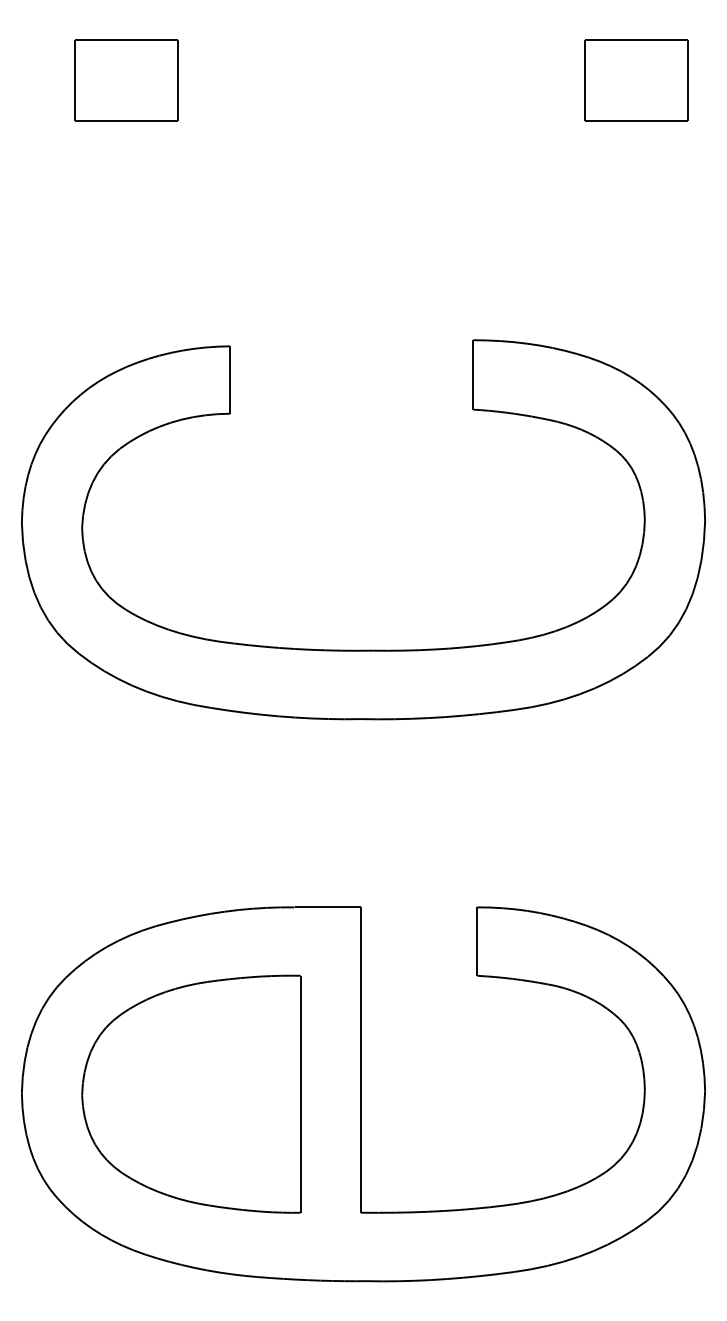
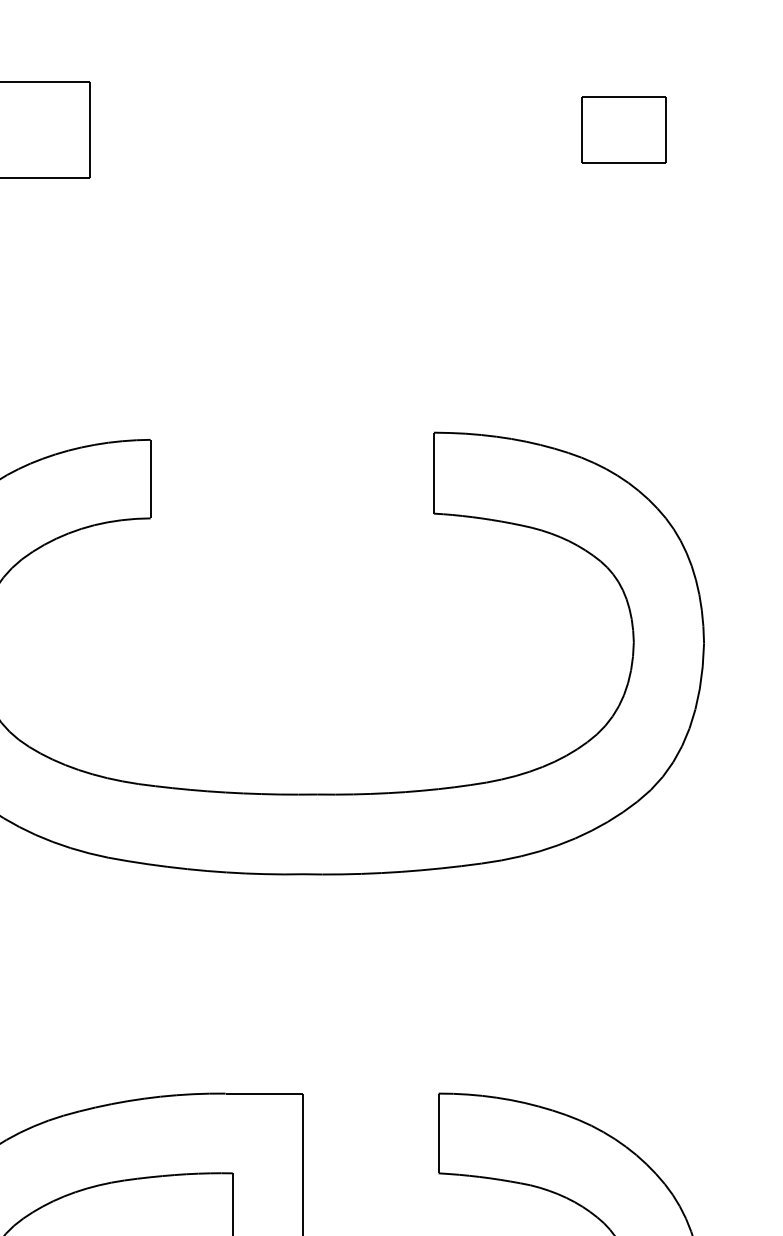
part: (636, 80) -> (624, 130), size x0.7

